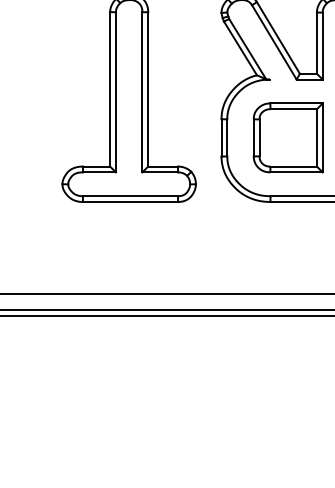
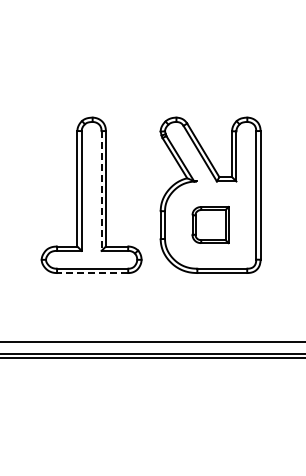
line: (142, 92) -> (101, 191), solid -> dashed
part: (288, 137) -> (210, 224), size x0.7
line: (130, 202) -> (92, 273), solid -> dashed

